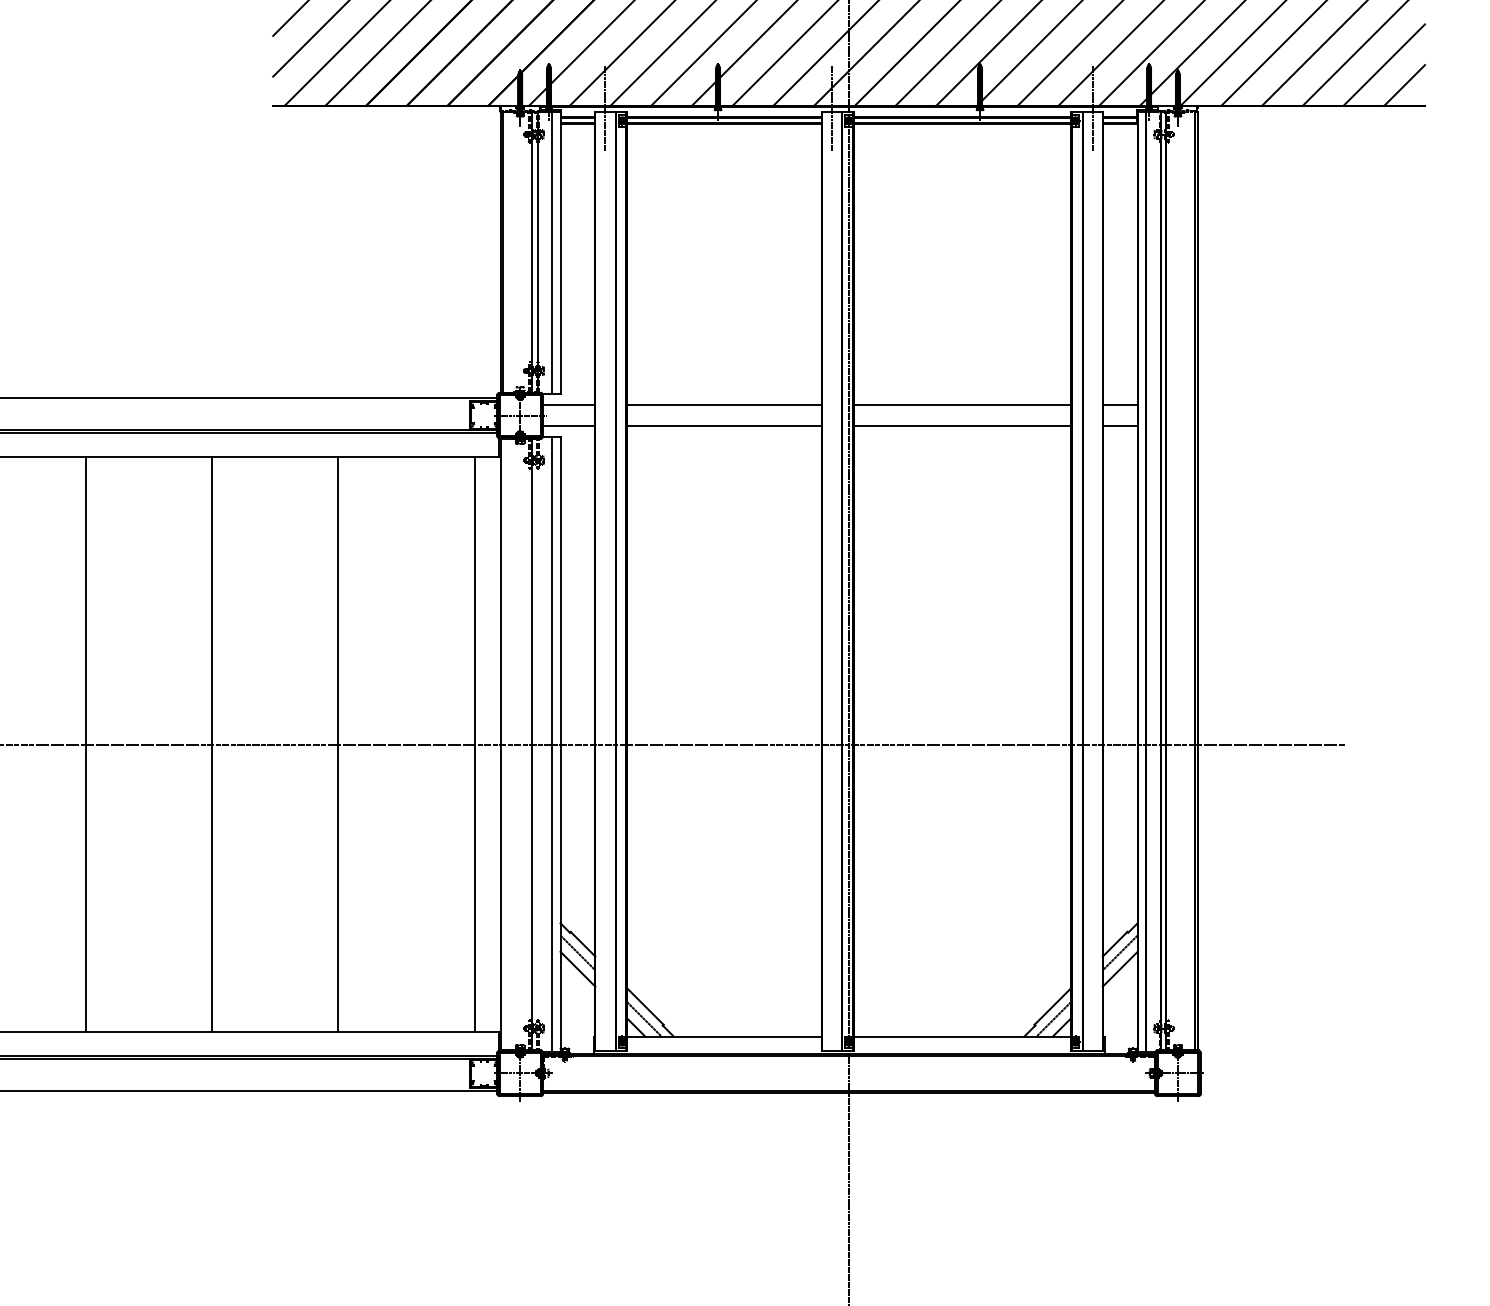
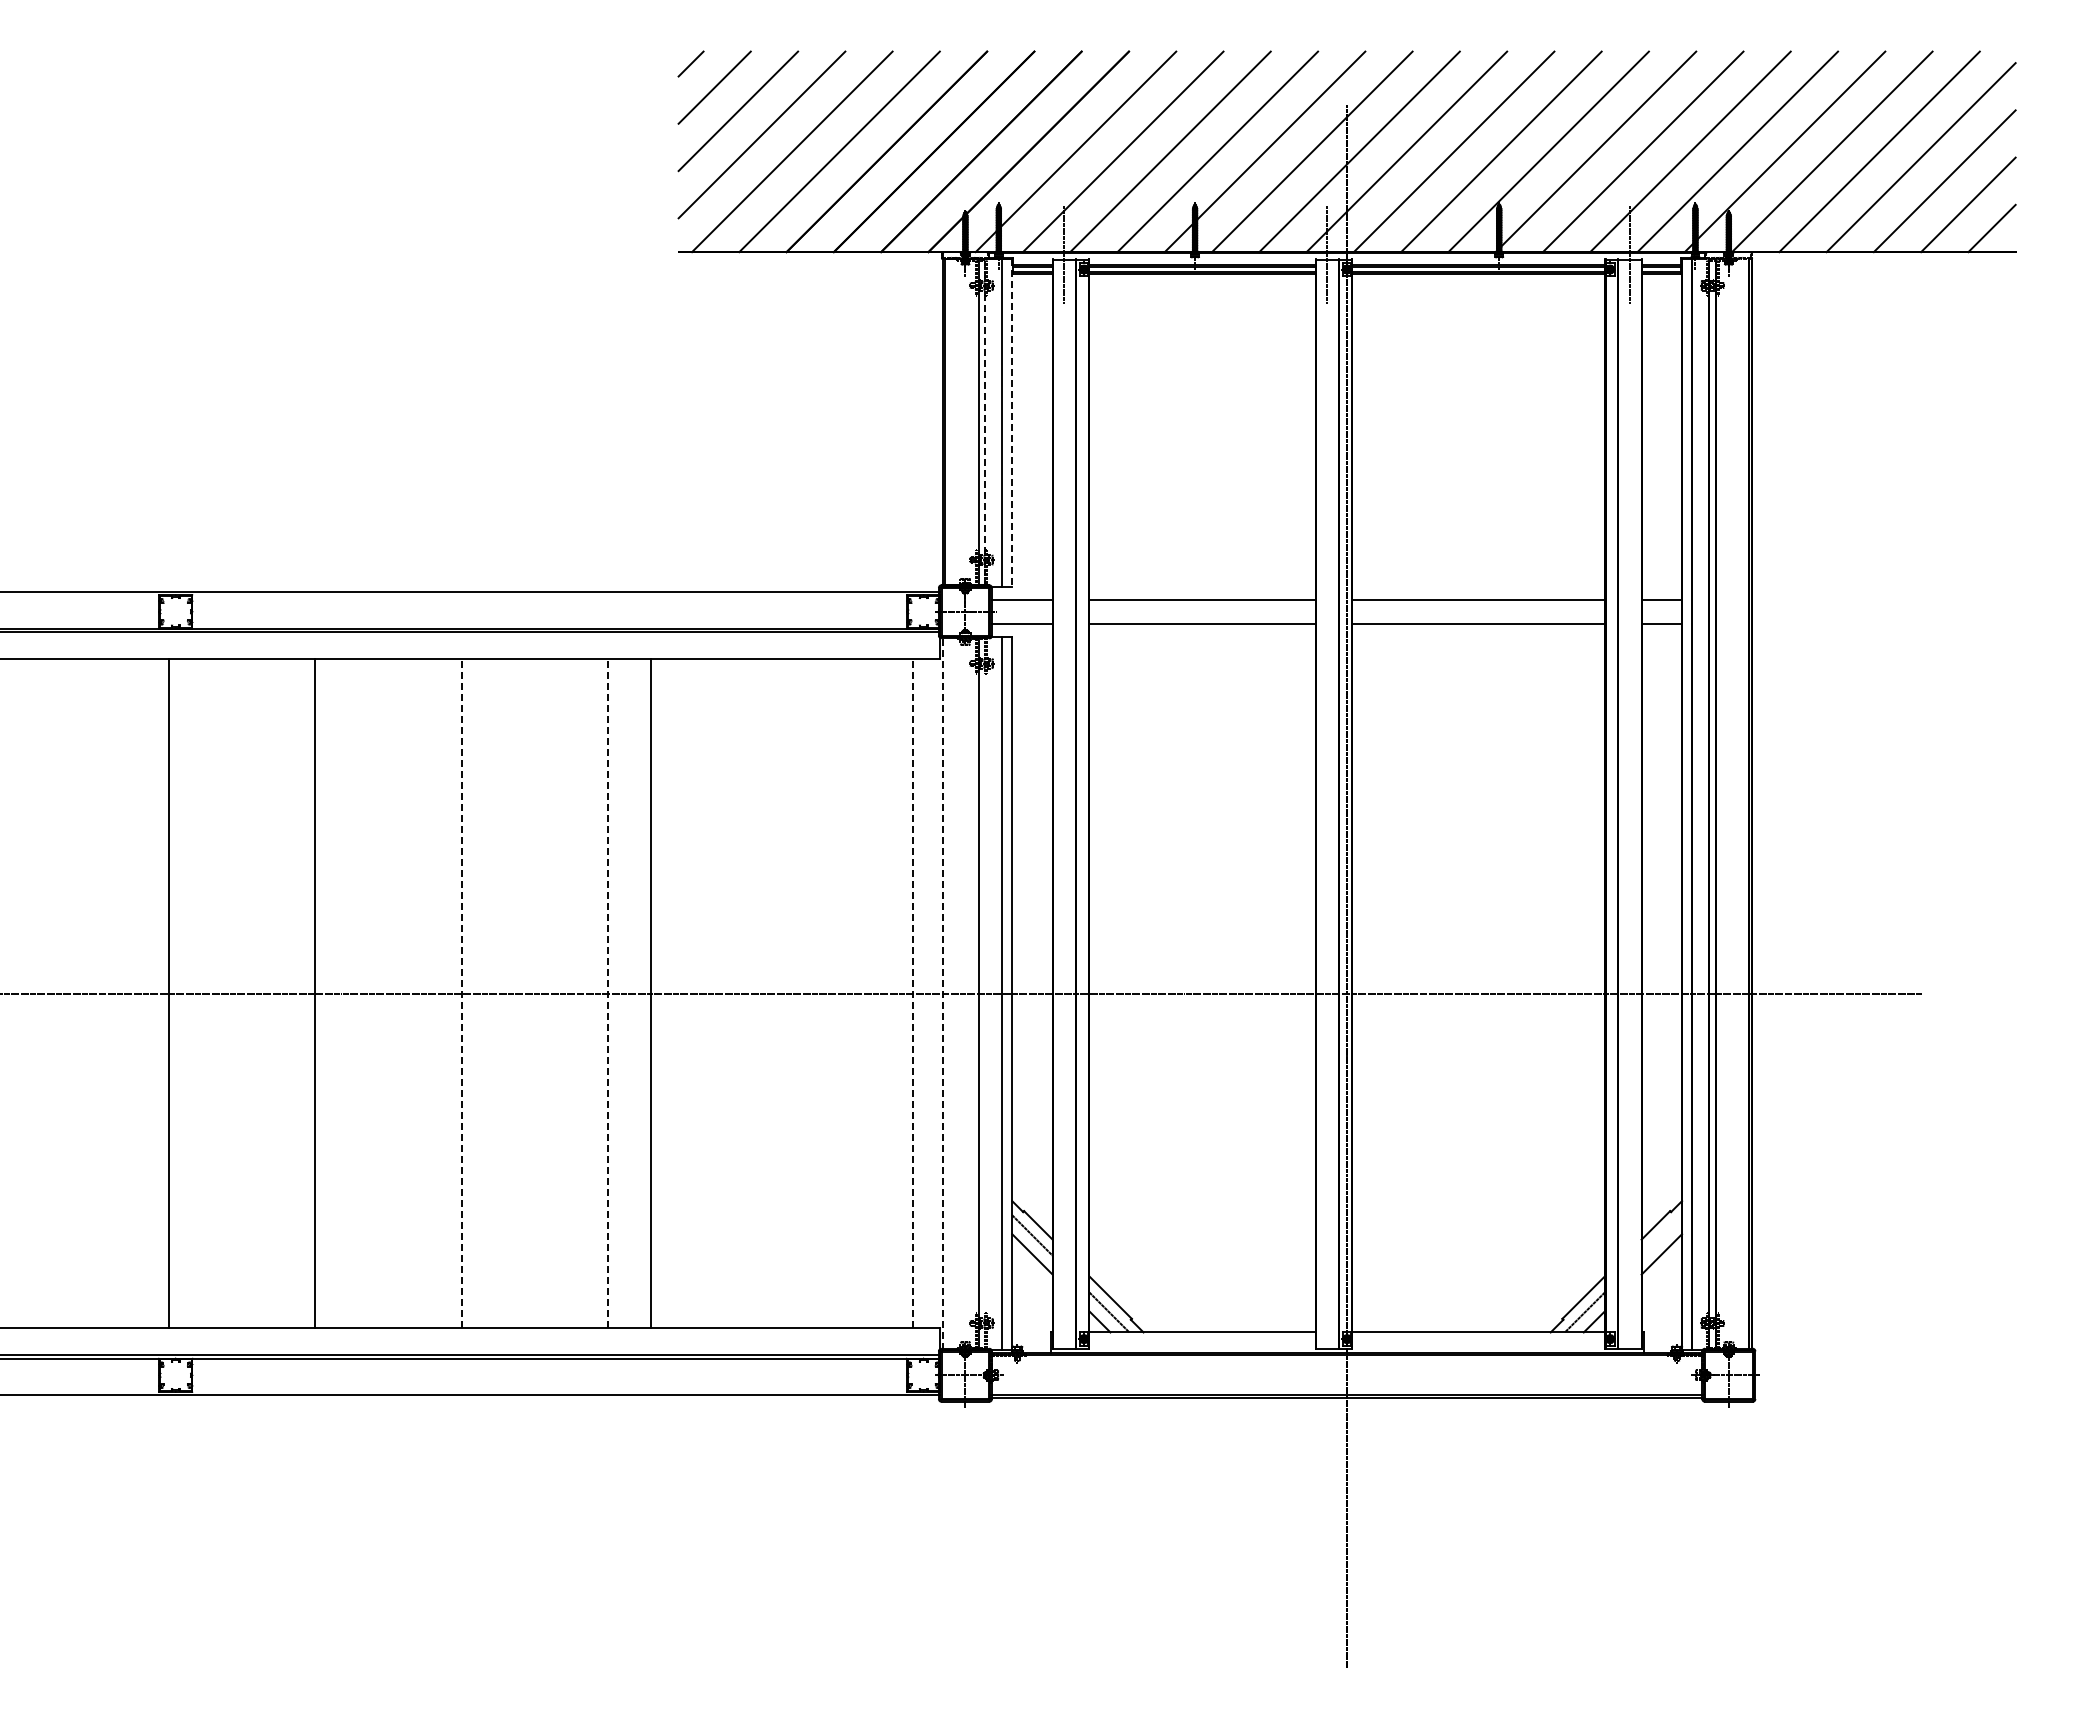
line: (537, 252) -> (985, 422), solid -> dashed
line: (560, 252) -> (1012, 422), solid -> dashed
line: (86, 744) -> (461, 993), solid -> dashed
line: (211, 744) -> (607, 993), solid -> dashed
line: (338, 744) -> (651, 993), moved
line: (475, 744) -> (913, 993), solid -> dashed
line: (500, 744) -> (942, 993), solid -> dashed
line: (1119, 952) -> (1661, 1235), removed

